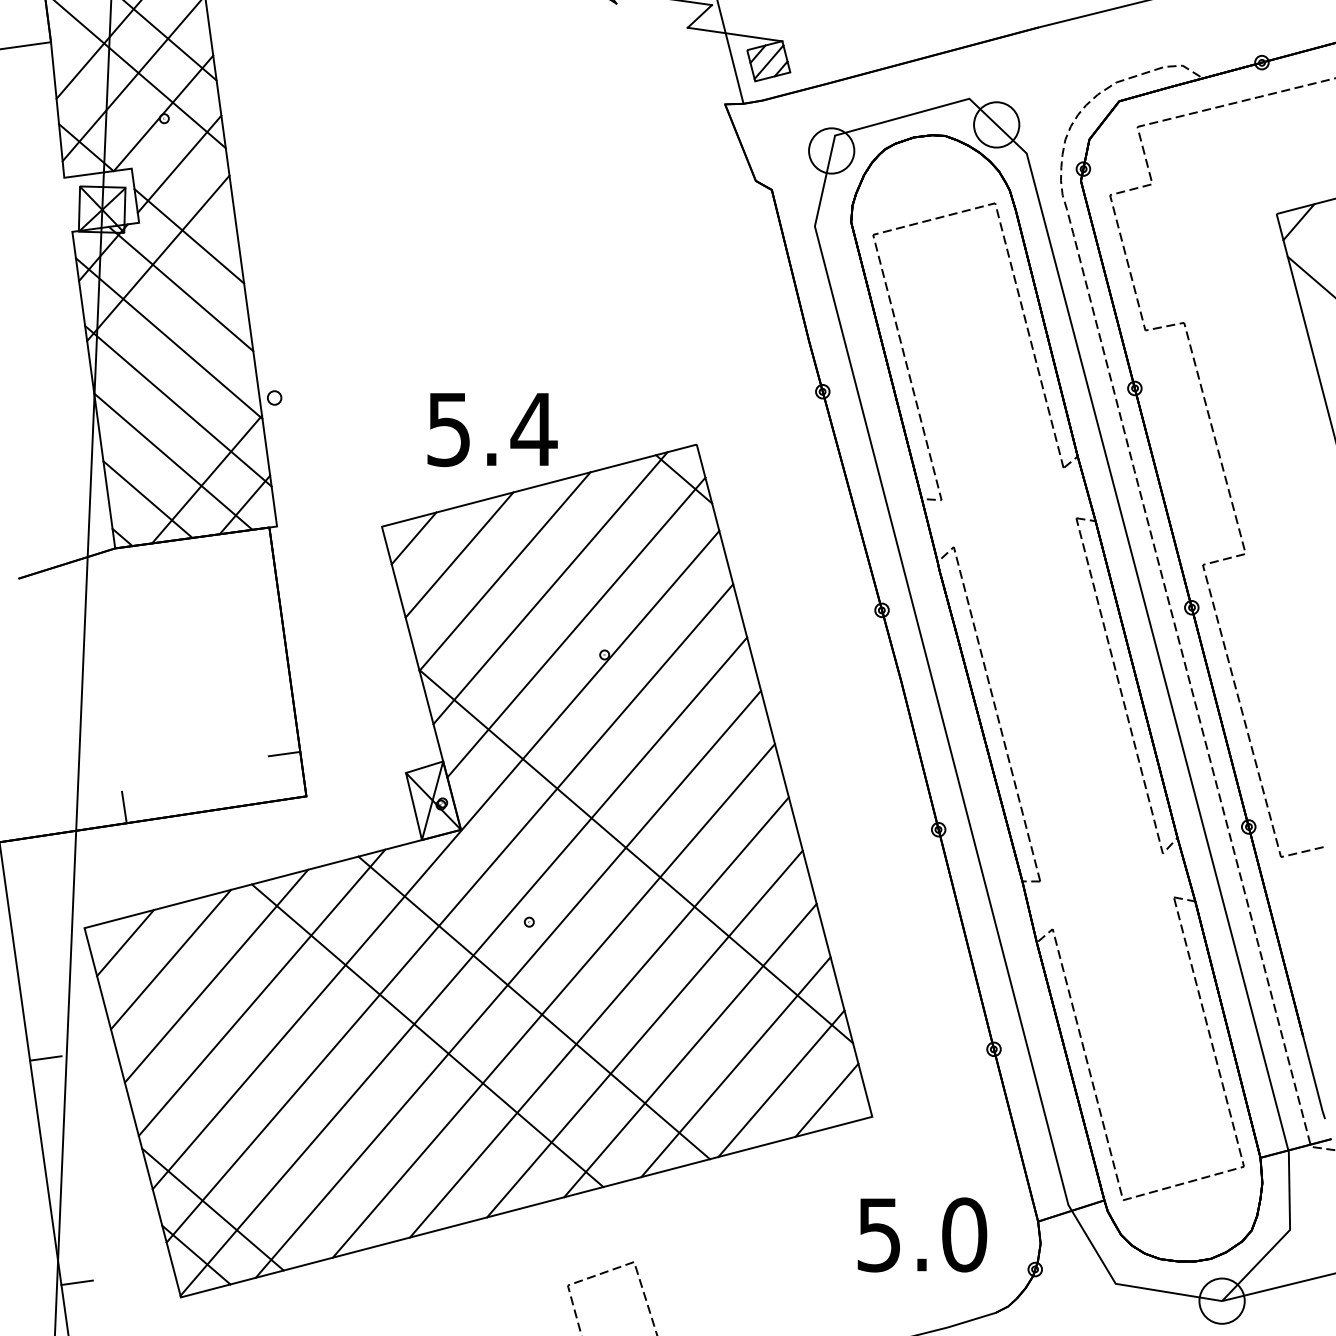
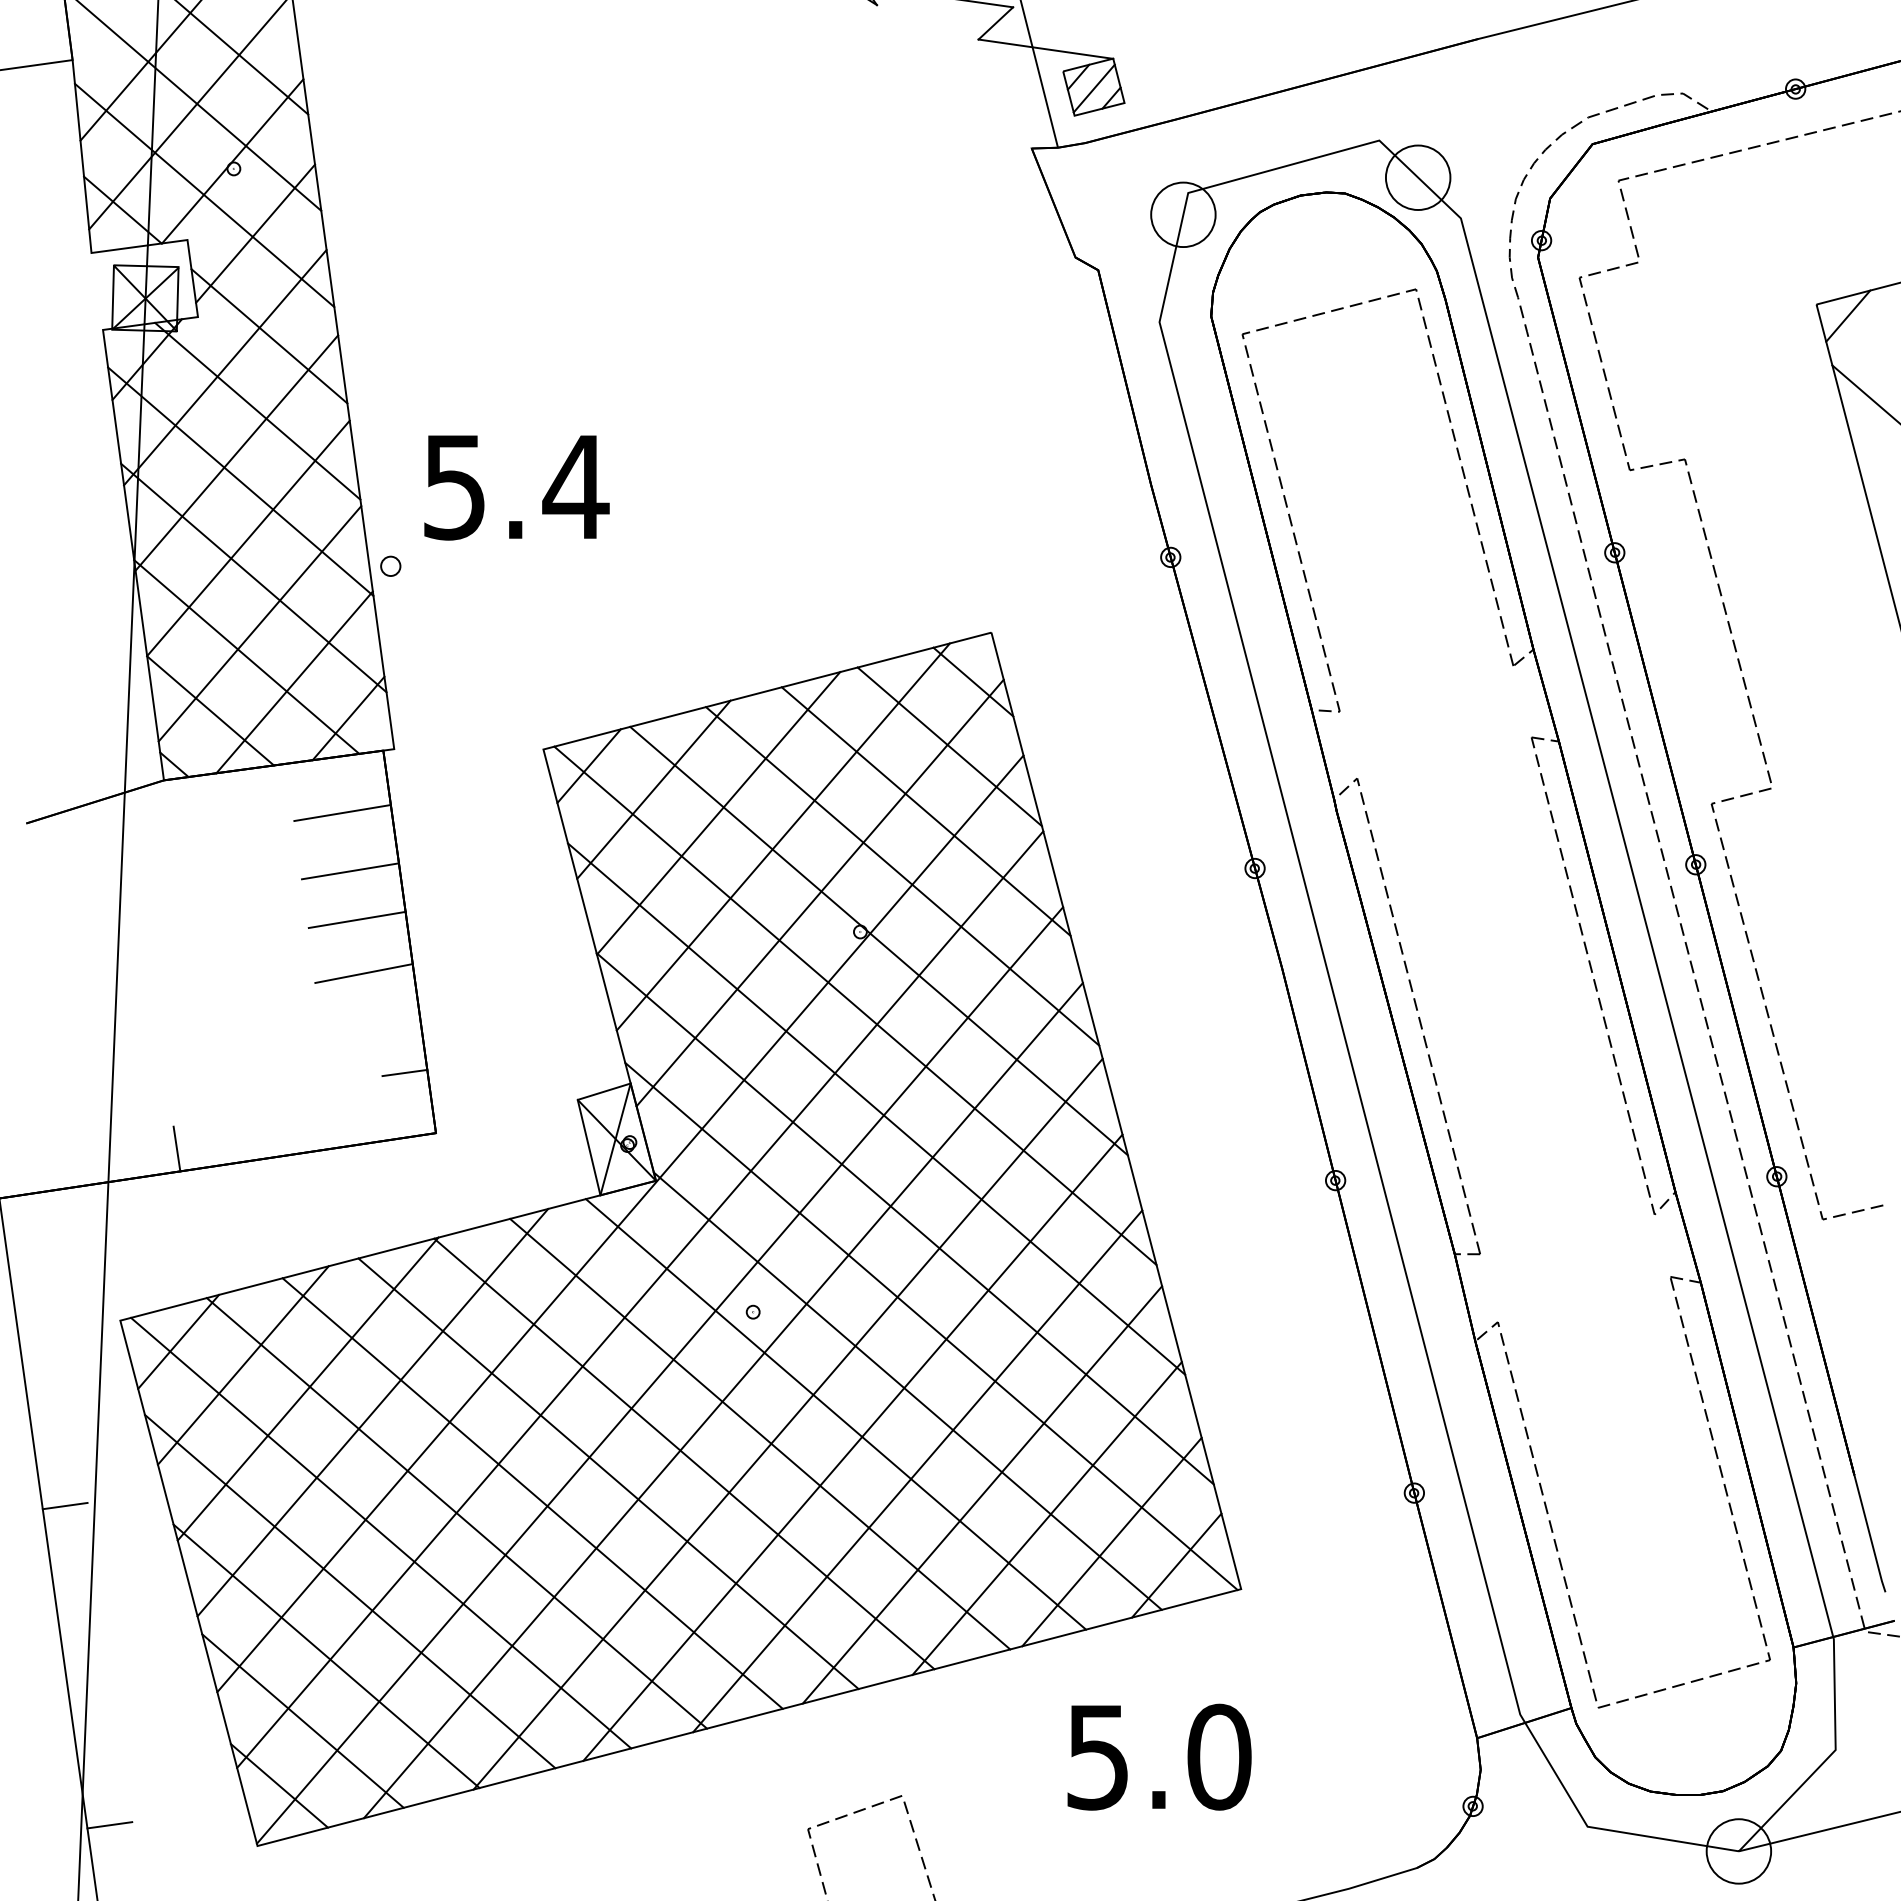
line: (143, 137) -> (204, 195), added
line: (166, 318) -> (236, 452), added
line: (174, 378) -> (248, 538), added
text: (492, 429) -> (516, 487), moved
line: (182, 438) -> (259, 623), added
line: (667, 524) -> (949, 746), added
line: (650, 570) -> (925, 811), added
line: (240, 571) -> (342, 813), added
line: (245, 612) -> (349, 871), added
line: (634, 615) -> (902, 876), added
line: (250, 646) -> (356, 919), added
line: (617, 660) -> (878, 940), added
line: (255, 684) -> (363, 973), added
line: (601, 706) -> (855, 1005), added
line: (615, 779) -> (876, 1108), added
line: (654, 932) -> (931, 1326), added
line: (637, 977) -> (907, 1390), added
line: (587, 994) -> (835, 1414), added
line: (481, 1021) -> (684, 1453), added
line: (374, 1049) -> (532, 1493), added
line: (320, 1063) -> (456, 1513), added
line: (268, 1077) -> (381, 1532), added
line: (245, 1118) -> (349, 1591), added
line: (229, 1164) -> (326, 1656), added
text: (922, 1234) -> (1159, 1756), moved

